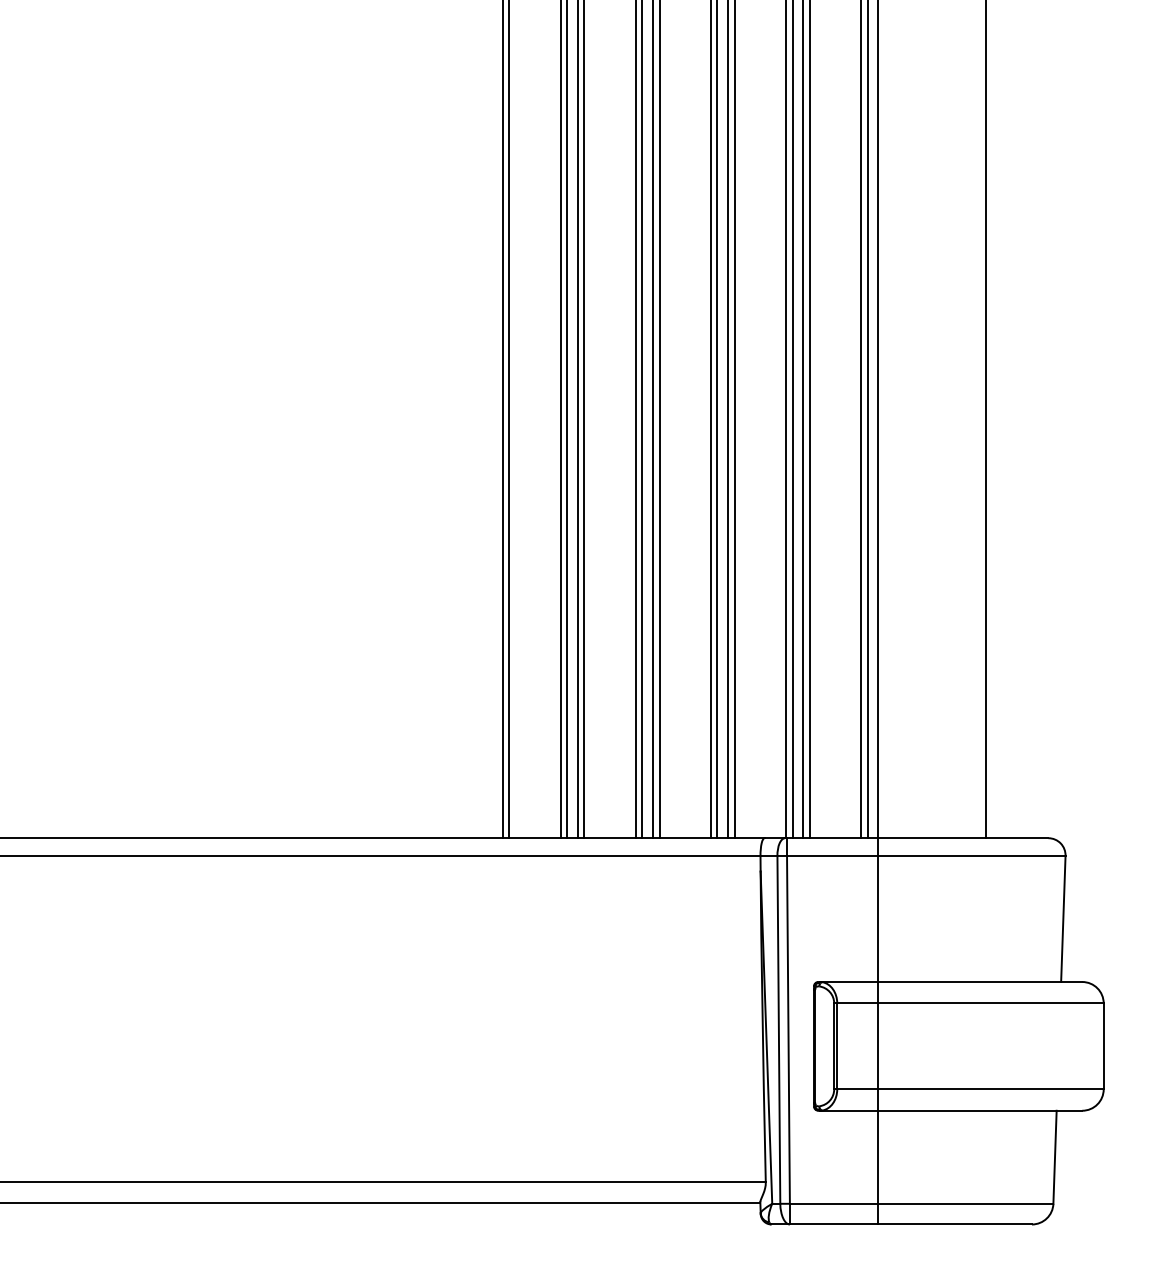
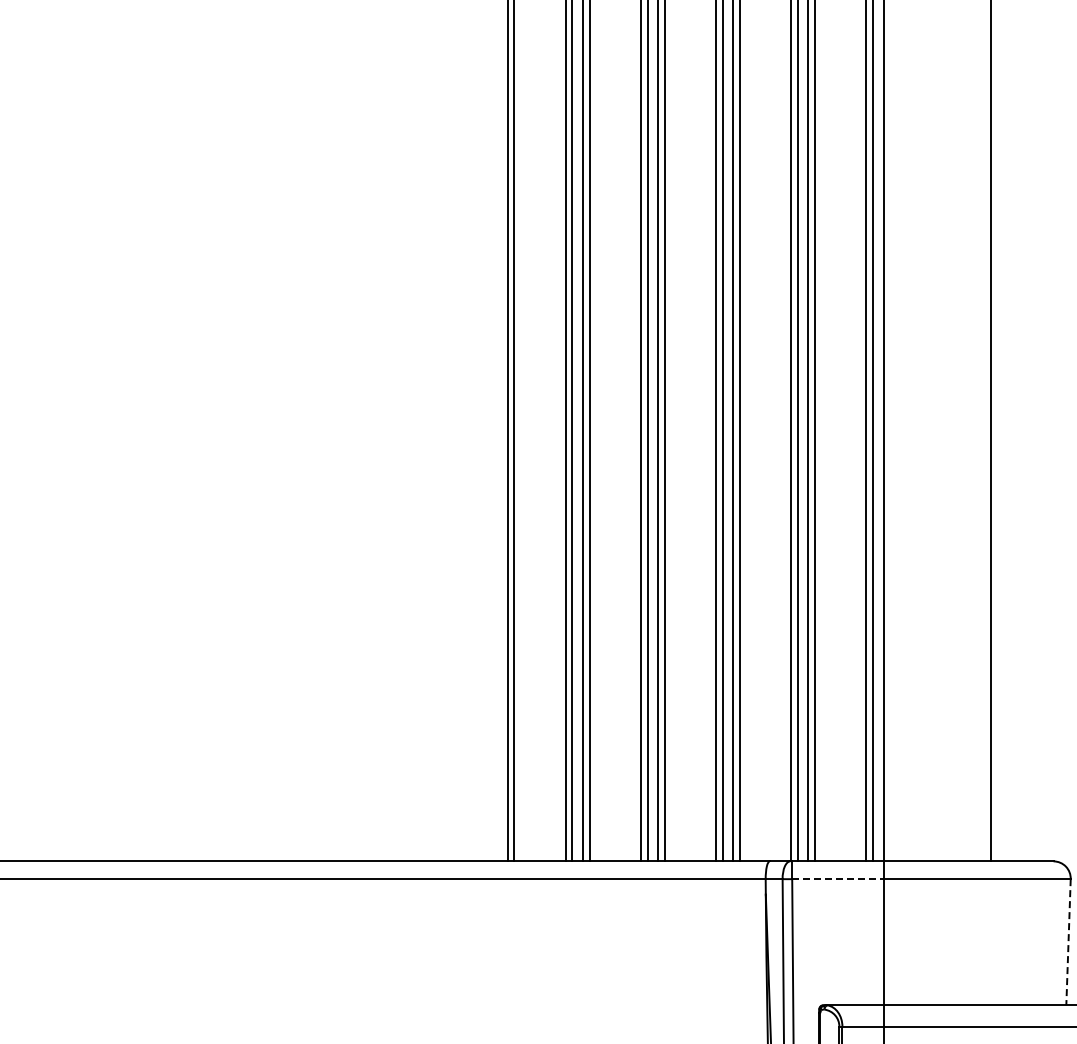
line: (832, 855) -> (837, 878), solid -> dashed
line: (1063, 919) -> (1068, 942), solid -> dashed

